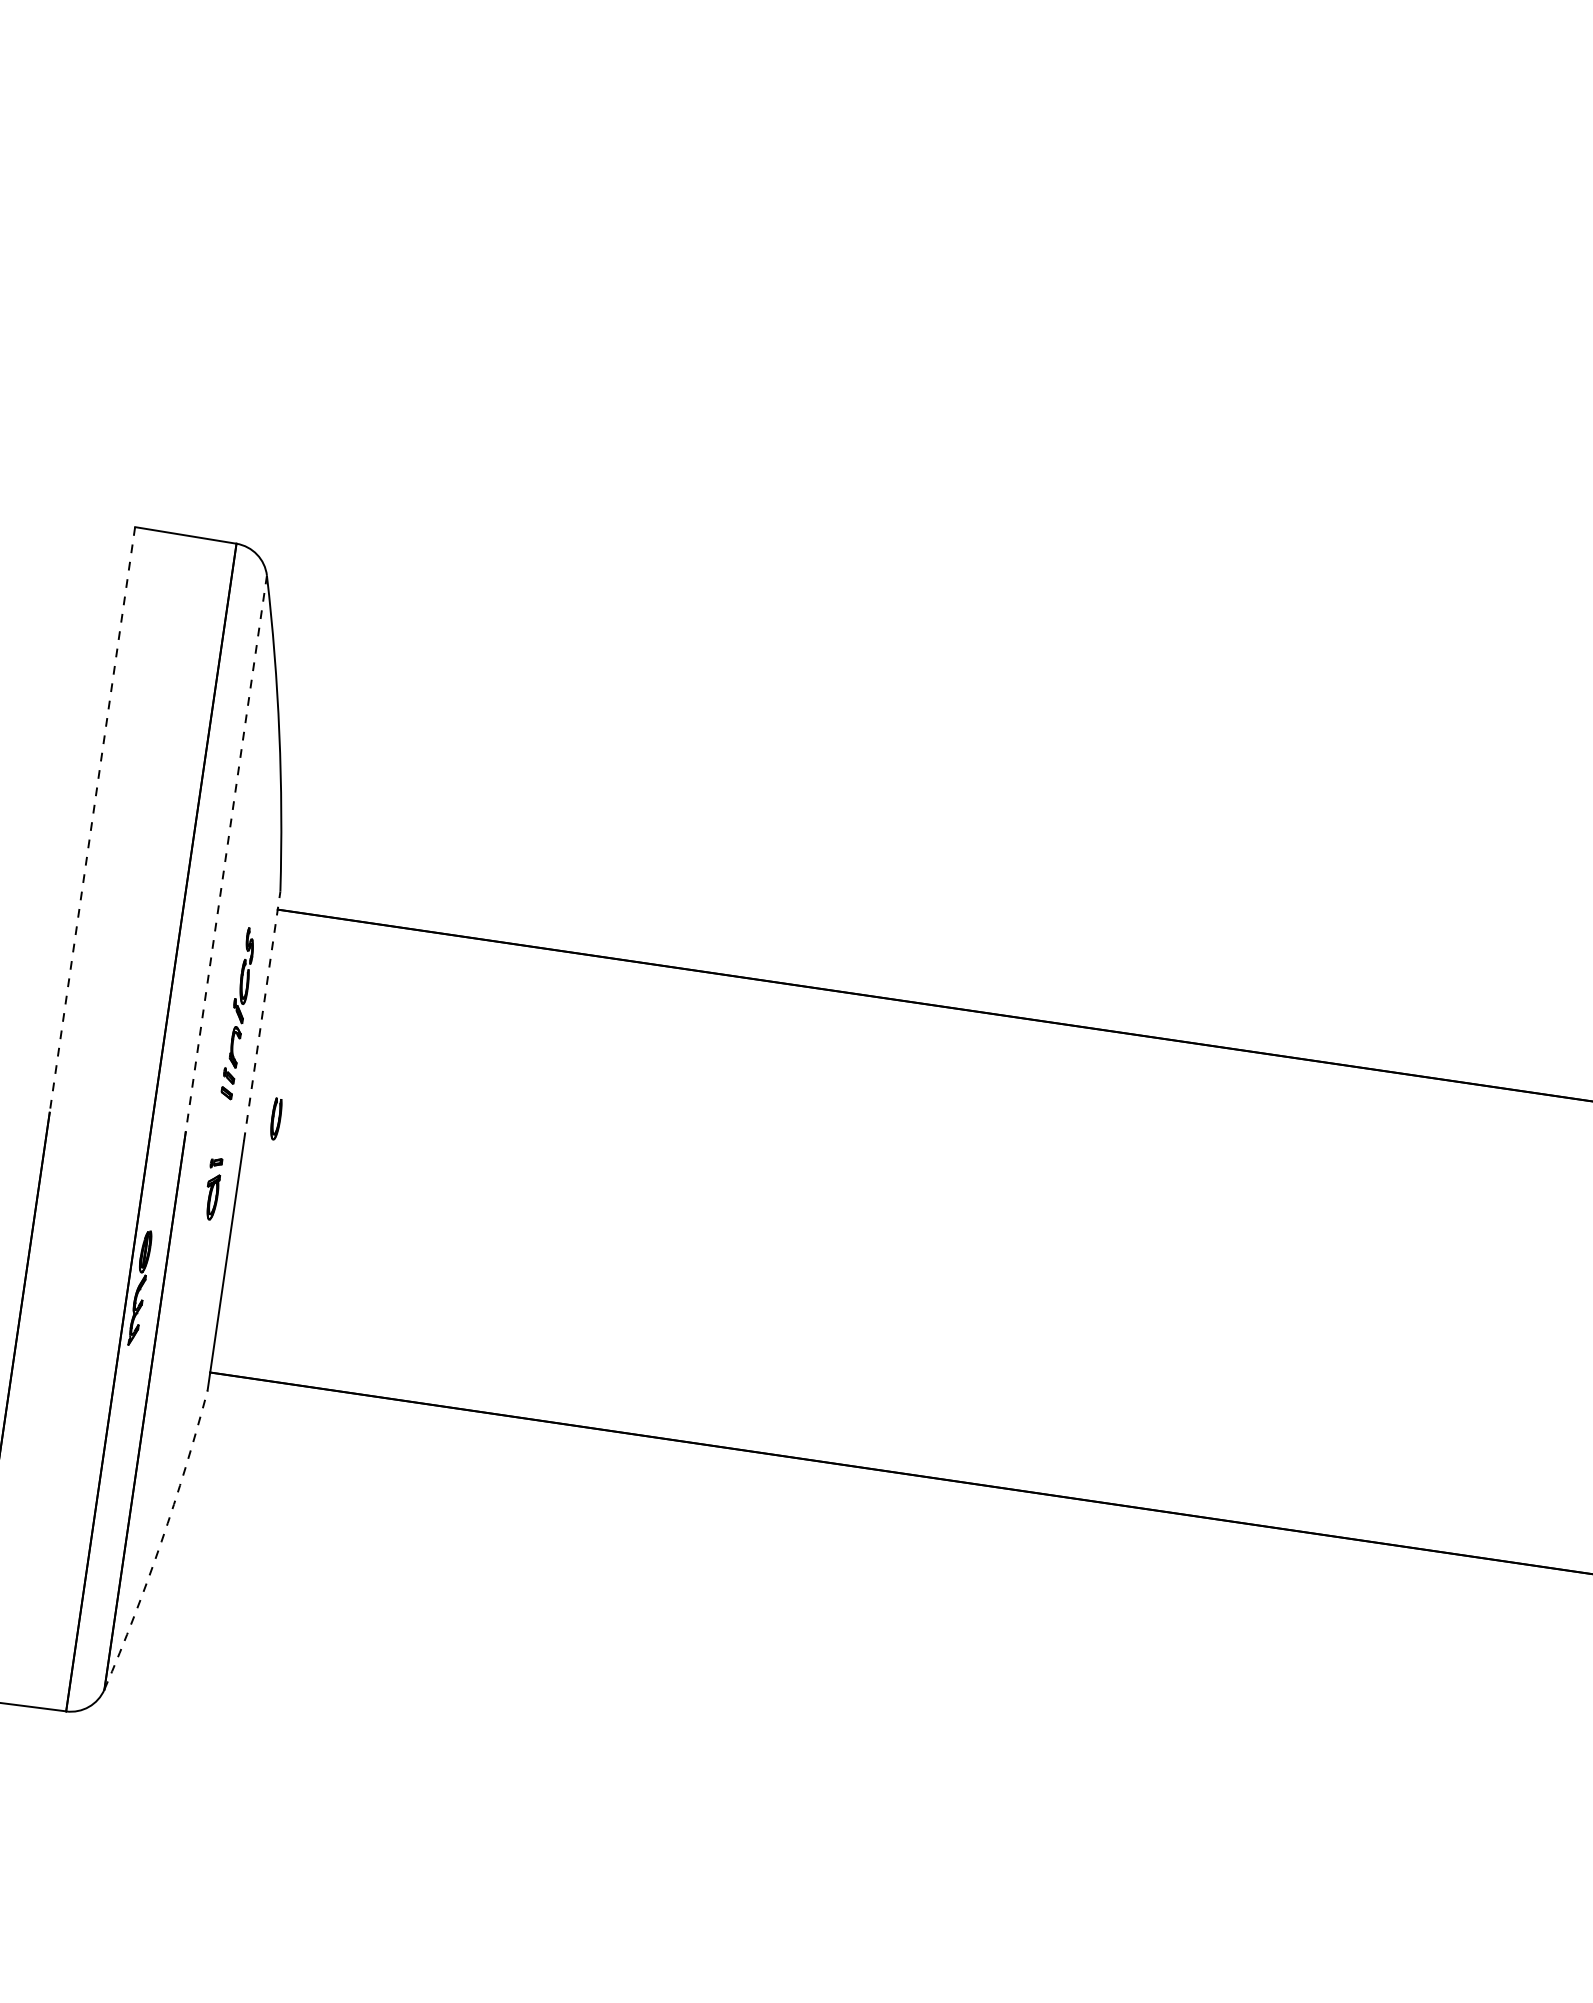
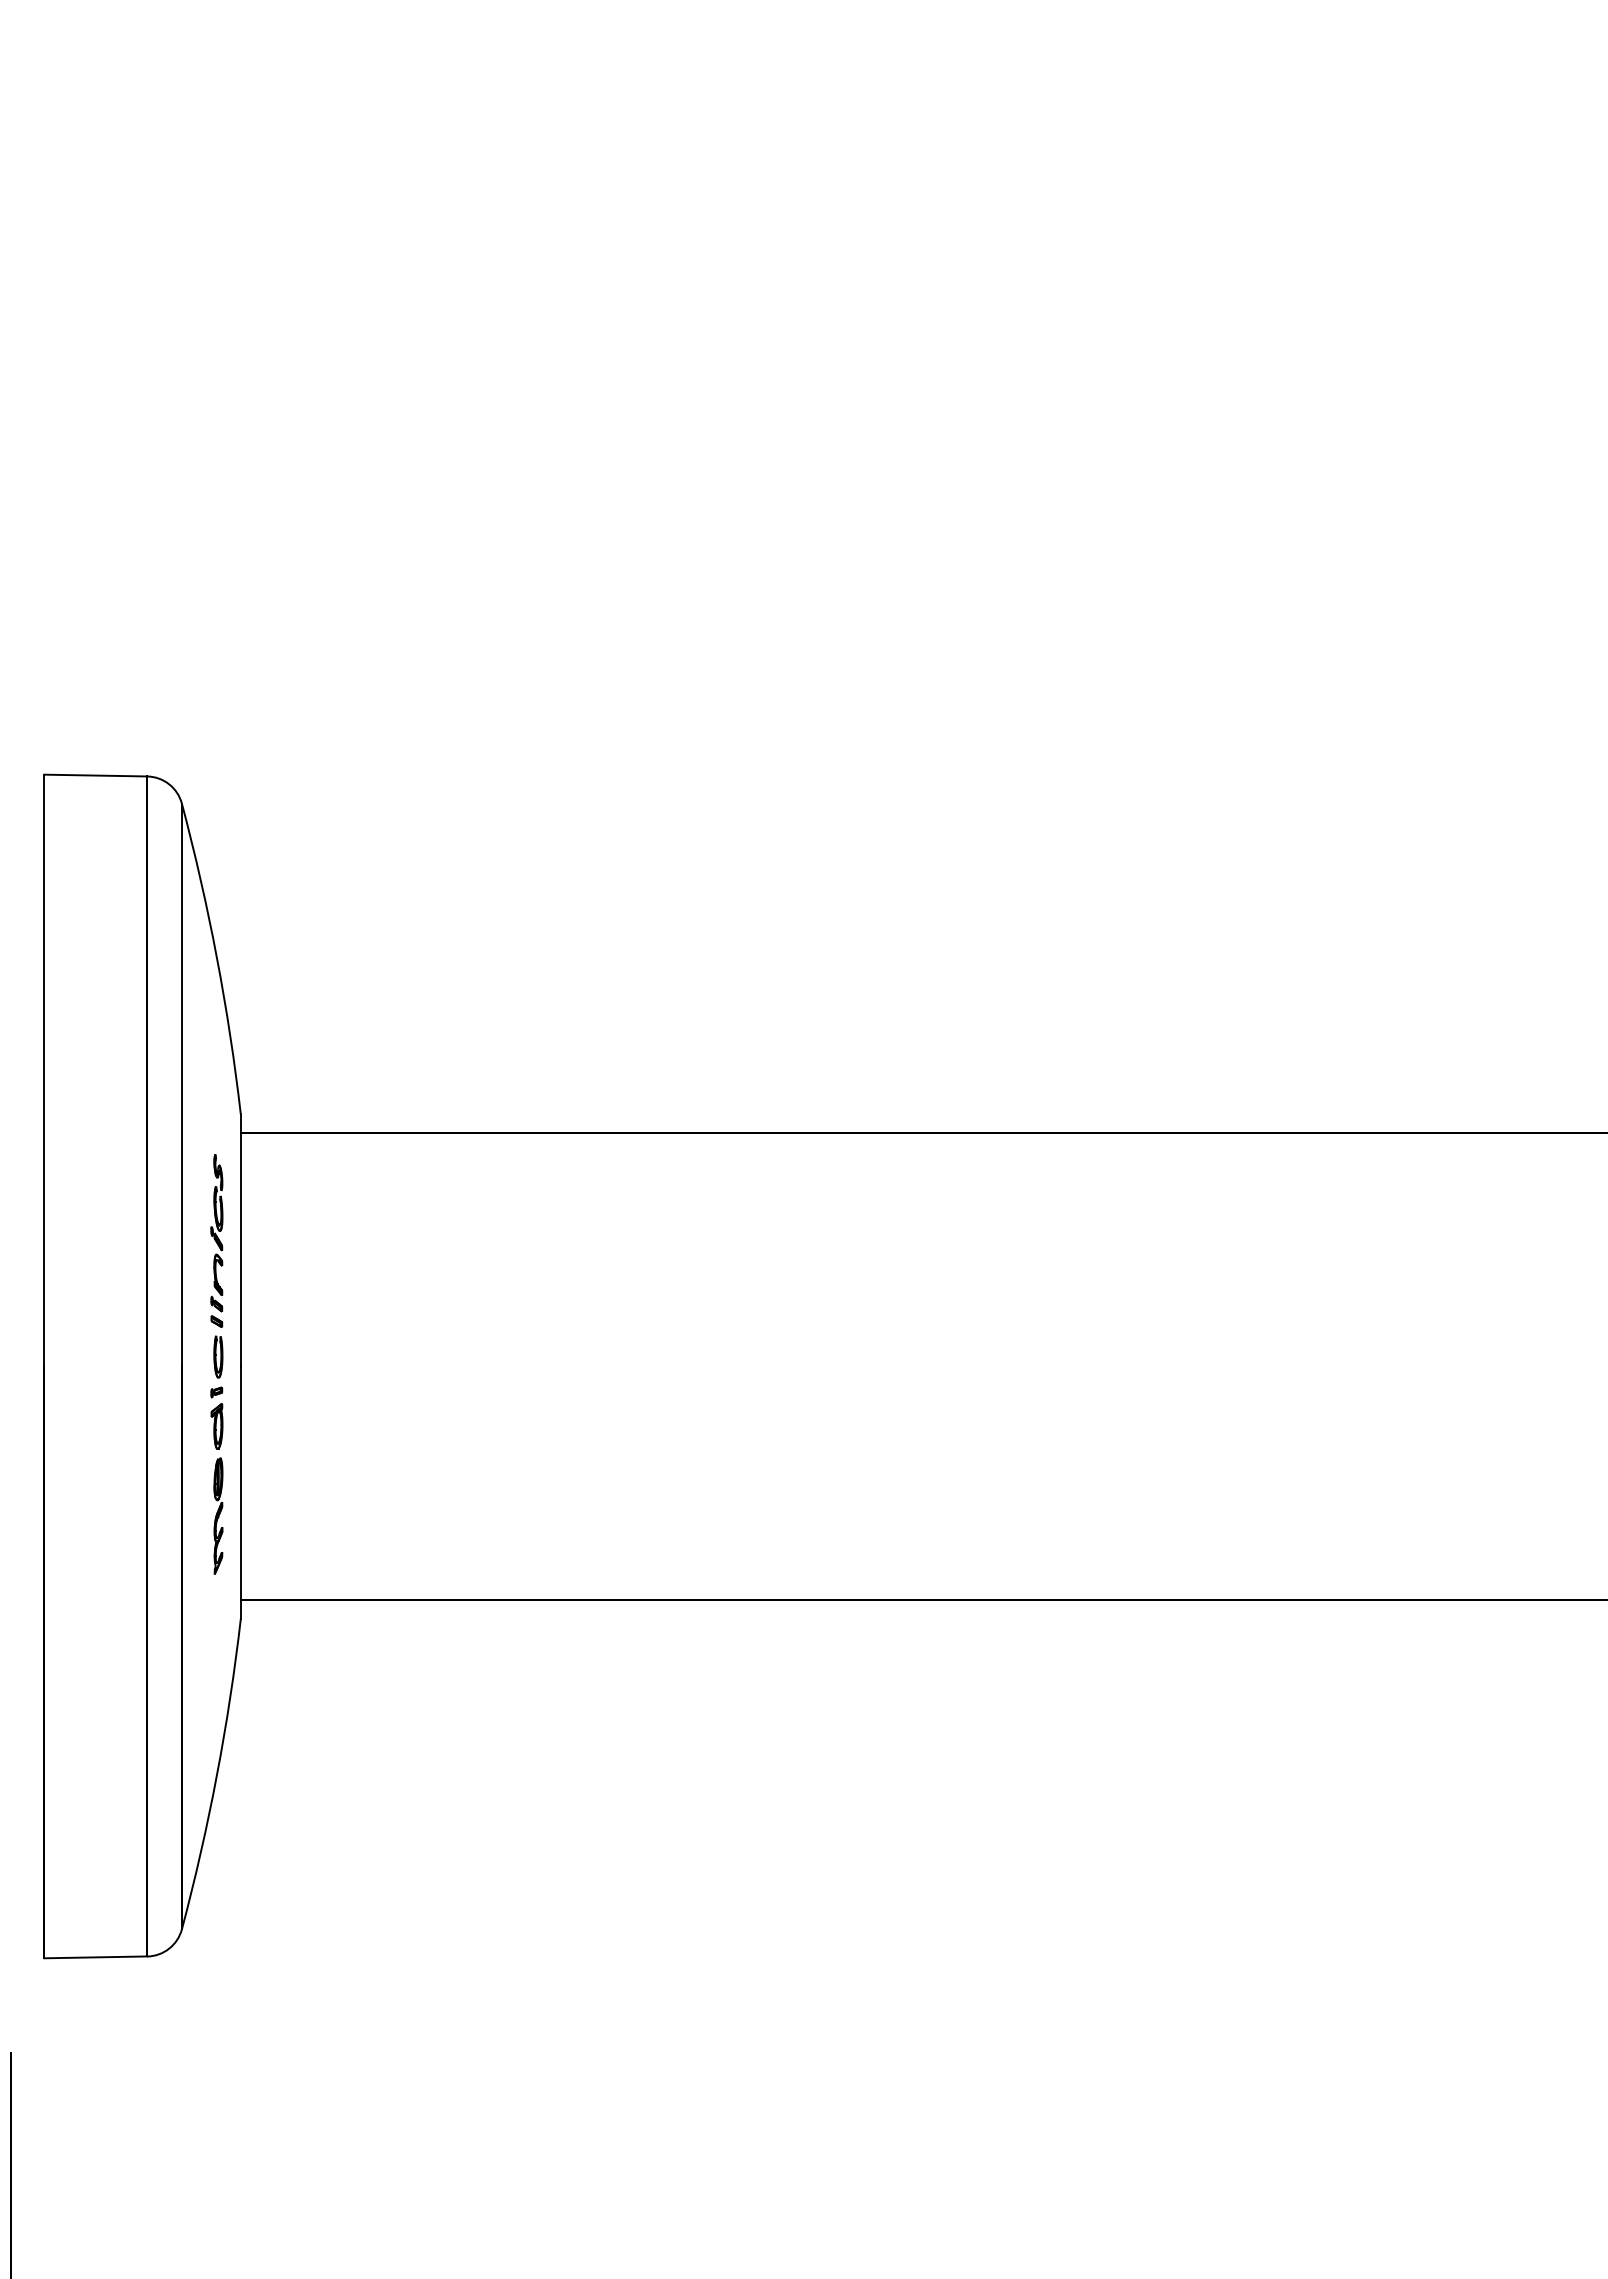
line: (92, 819) -> (44, 1070), dashed -> solid
line: (225, 854) -> (181, 1085), dashed -> solid
line: (262, 1015) -> (240, 1239), dashed -> solid
part: (276, 1118) -> (218, 1356), moved
part: (140, 1287) -> (218, 1515), moved
arc: (161, 1542) -> (217, 1775), dashed -> solid

